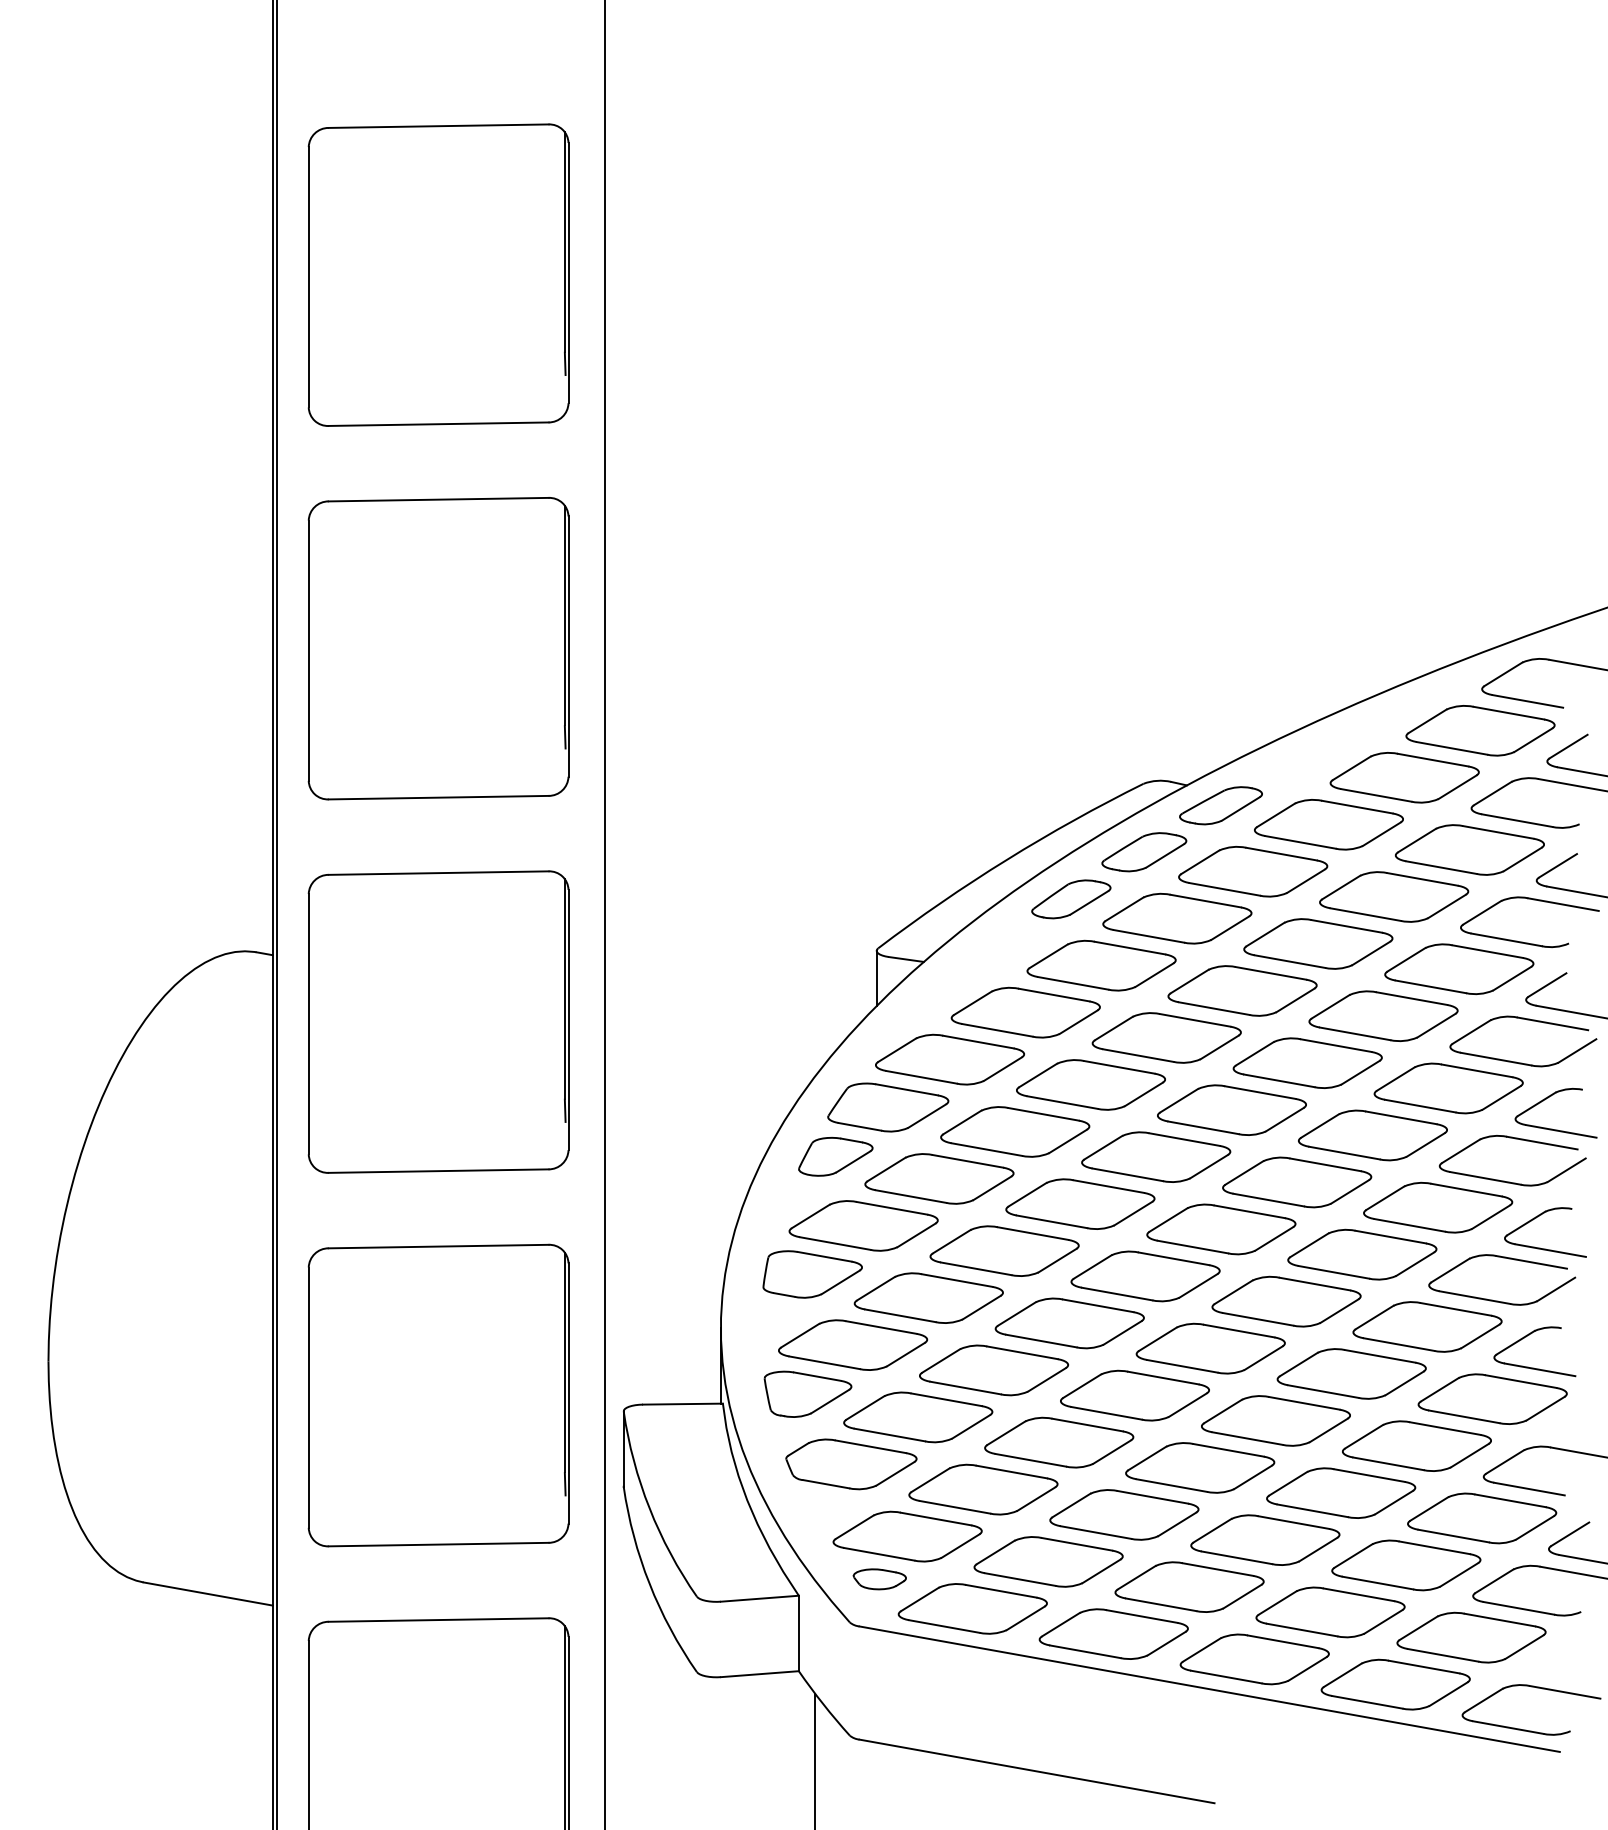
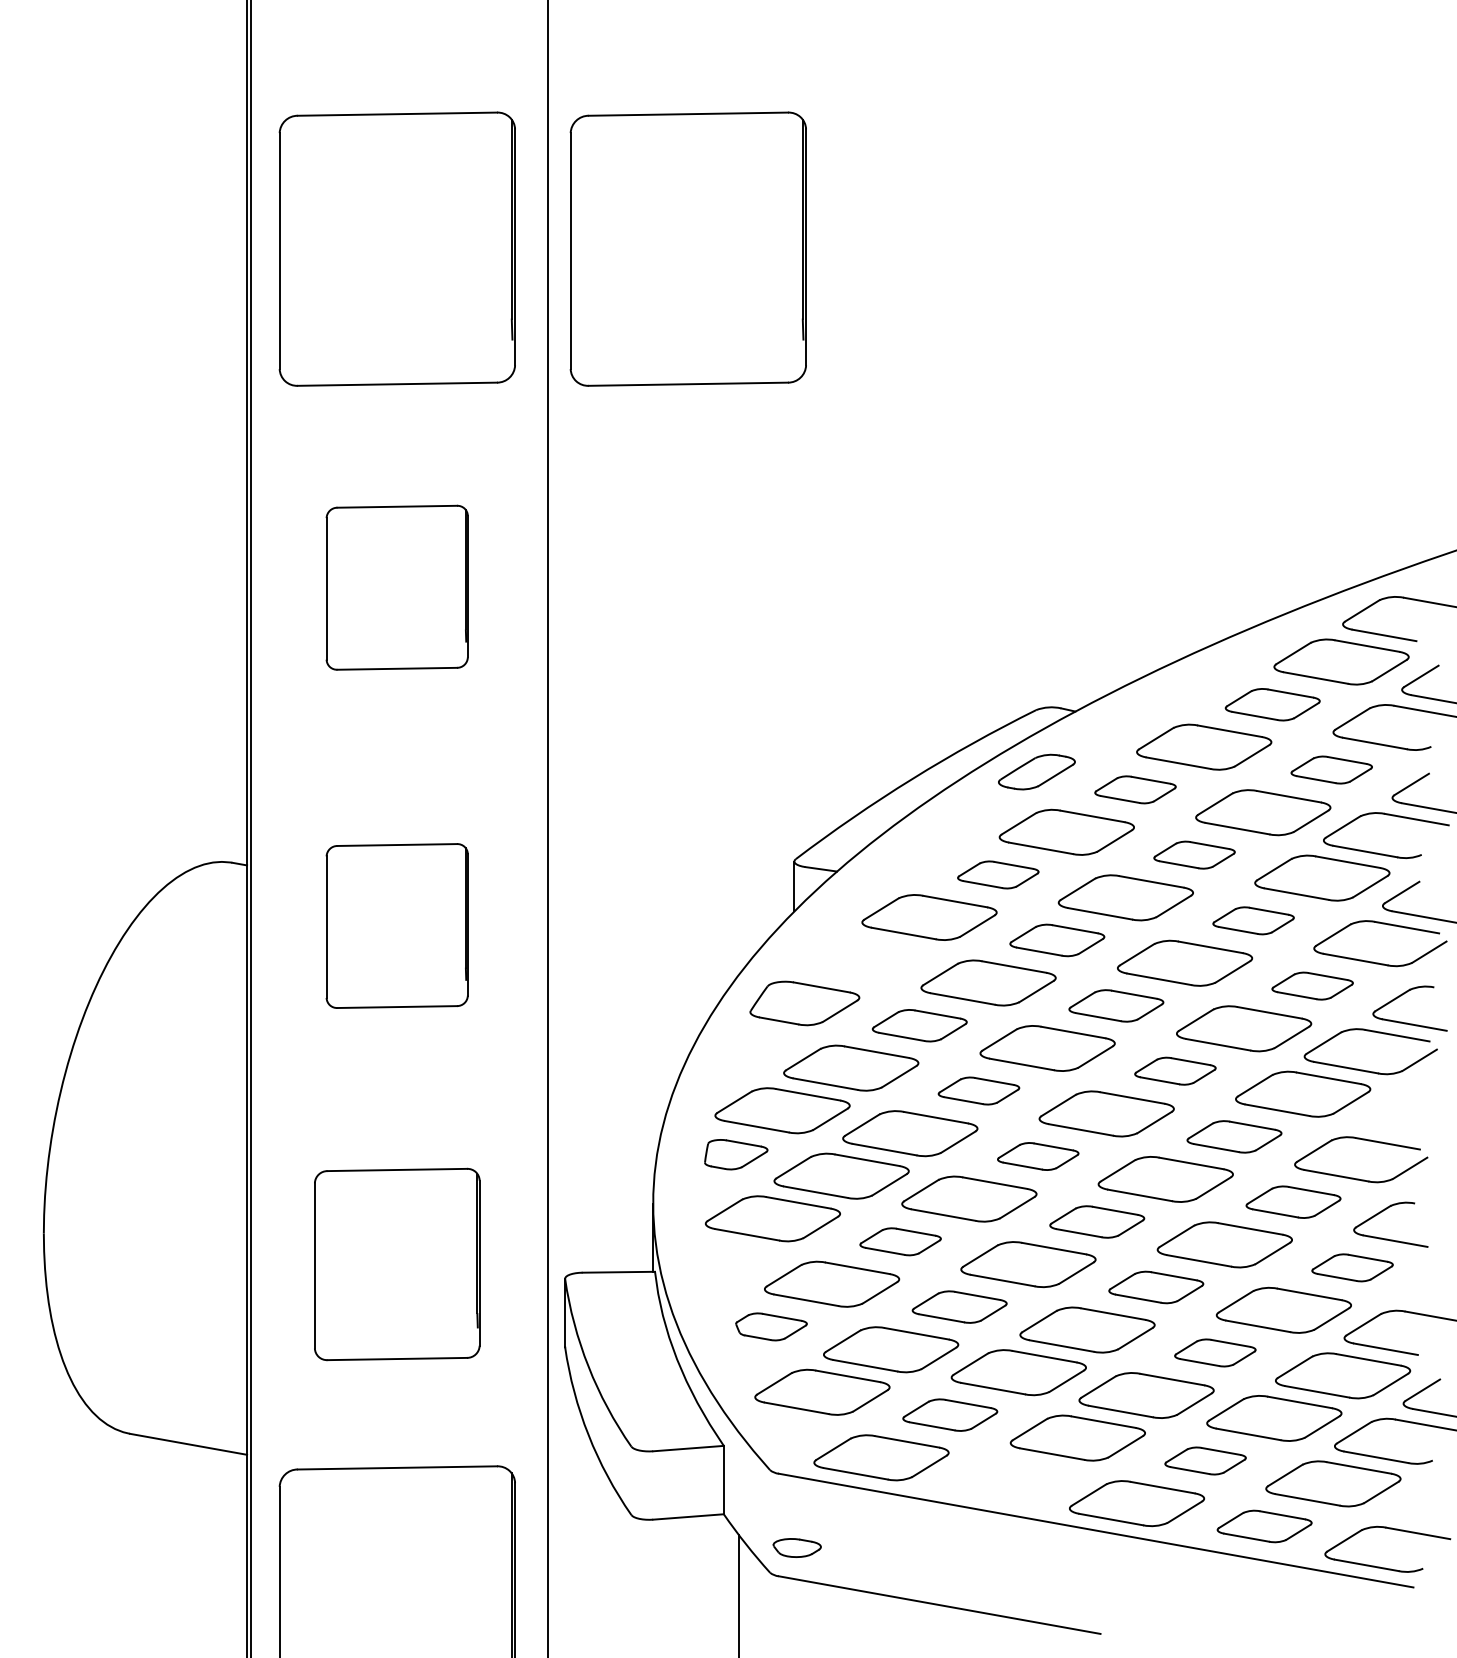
part: (758, 274) -> (687, 248), added
part: (437, 648) -> (396, 587), size x0.6
part: (1404, 777) -> (1272, 704), size x0.7
part: (1221, 805) -> (1106, 729), removed
part: (1469, 849) -> (1331, 769), size x0.6
part: (1253, 871) -> (1135, 789), size x0.6
part: (1071, 898) -> (970, 814), removed
part: (1318, 943) -> (1194, 854), size x0.6
part: (1101, 965) -> (998, 874), size x0.6
part: (1383, 1015) -> (1253, 920), size x0.6
part: (437, 1021) -> (396, 925), size x0.6
part: (1167, 1038) -> (1057, 940), size x0.7
part: (949, 1059) -> (860, 959), removed
part: (1448, 1087) -> (1312, 985), size x0.6
part: (1232, 1109) -> (1116, 1005), size x0.7
part: (1014, 1131) -> (919, 1025), size x0.7
part: (836, 1157) -> (757, 1048), removed
part: (1297, 1181) -> (1175, 1070), size x0.6
part: (1079, 1203) -> (978, 1090), size x0.6
part: (1542, 1247) -> (1397, 1130), removed
part: (1362, 1254) -> (1234, 1136), size x0.7
part: (811, 1274) -> (735, 1154), size x0.7
part: (1146, 1276) -> (1038, 1156), size x0.6
part: (1427, 1326) -> (1293, 1201), size x0.7
part: (1211, 1348) -> (1097, 1221), size x0.7
part: (993, 1370) -> (900, 1241), size x0.6
part: (808, 1393) -> (732, 1262), removed
part: (437, 1395) -> (396, 1264), size x0.7
part: (1492, 1398) -> (1352, 1267), size x0.6
part: (1276, 1420) -> (1156, 1287), size x0.7
part: (1058, 1441) -> (959, 1306), size x0.7
part: (851, 1463) -> (771, 1326), size x0.6
part: (1341, 1492) -> (1215, 1352), size x0.6
part: (1048, 1561) -> (950, 1414), size x0.7
part: (879, 1578) -> (796, 1547), moved
part: (1330, 1611) -> (1205, 1460), size x0.6
part: (1114, 1633) -> (1009, 1480), removed
part: (1395, 1684) -> (1264, 1526), size x0.7

